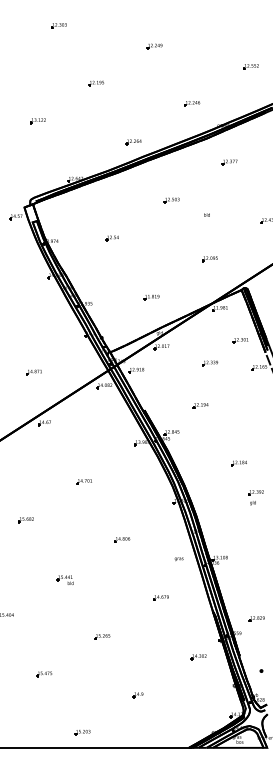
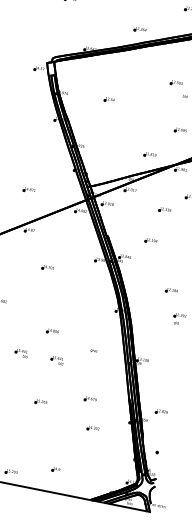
part: (171, 200) -> (176, 83), moved
part: (151, 297) -> (150, 154), moved
part: (83, 481) -> (47, 267), moved
part: (122, 539) -> (53, 331), moved
text: (178, 559) -> (93, 351), moved
part: (111, 579) -> (56, 359), added
part: (160, 597) -> (90, 399), moved
part: (198, 657) -> (92, 428), moved
part: (137, 695) -> (55, 469), moved

